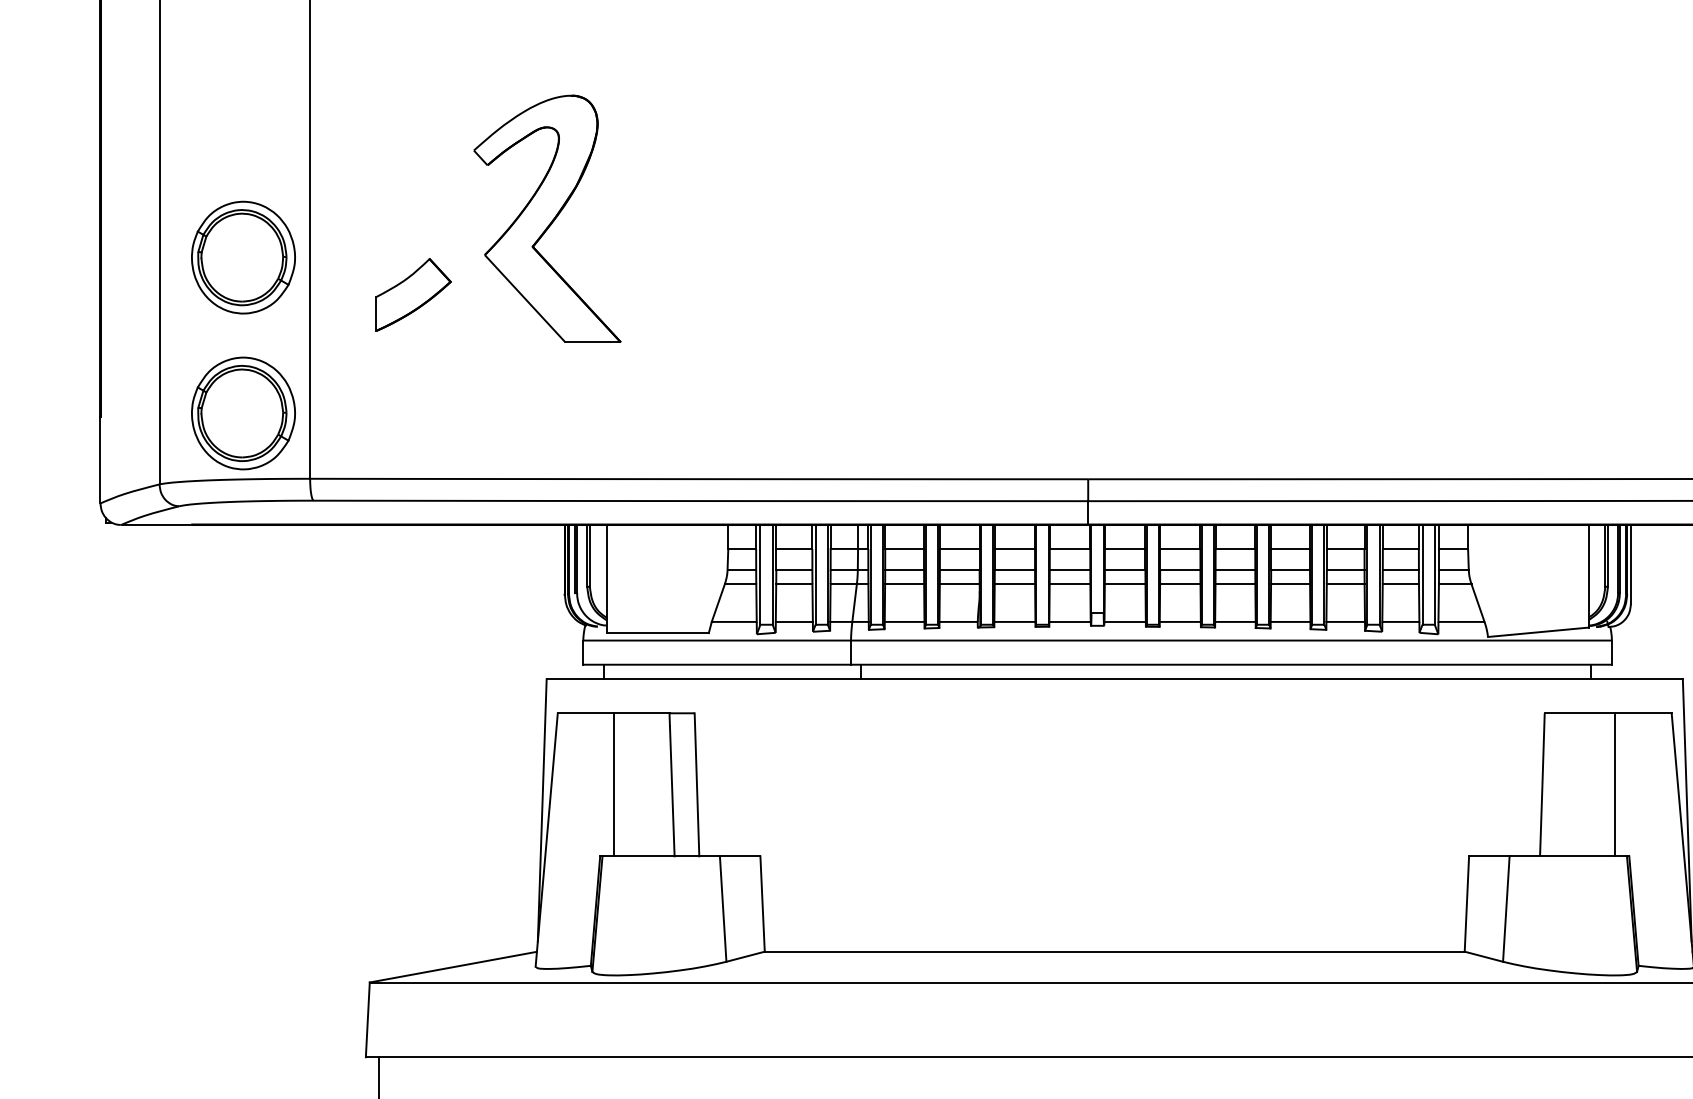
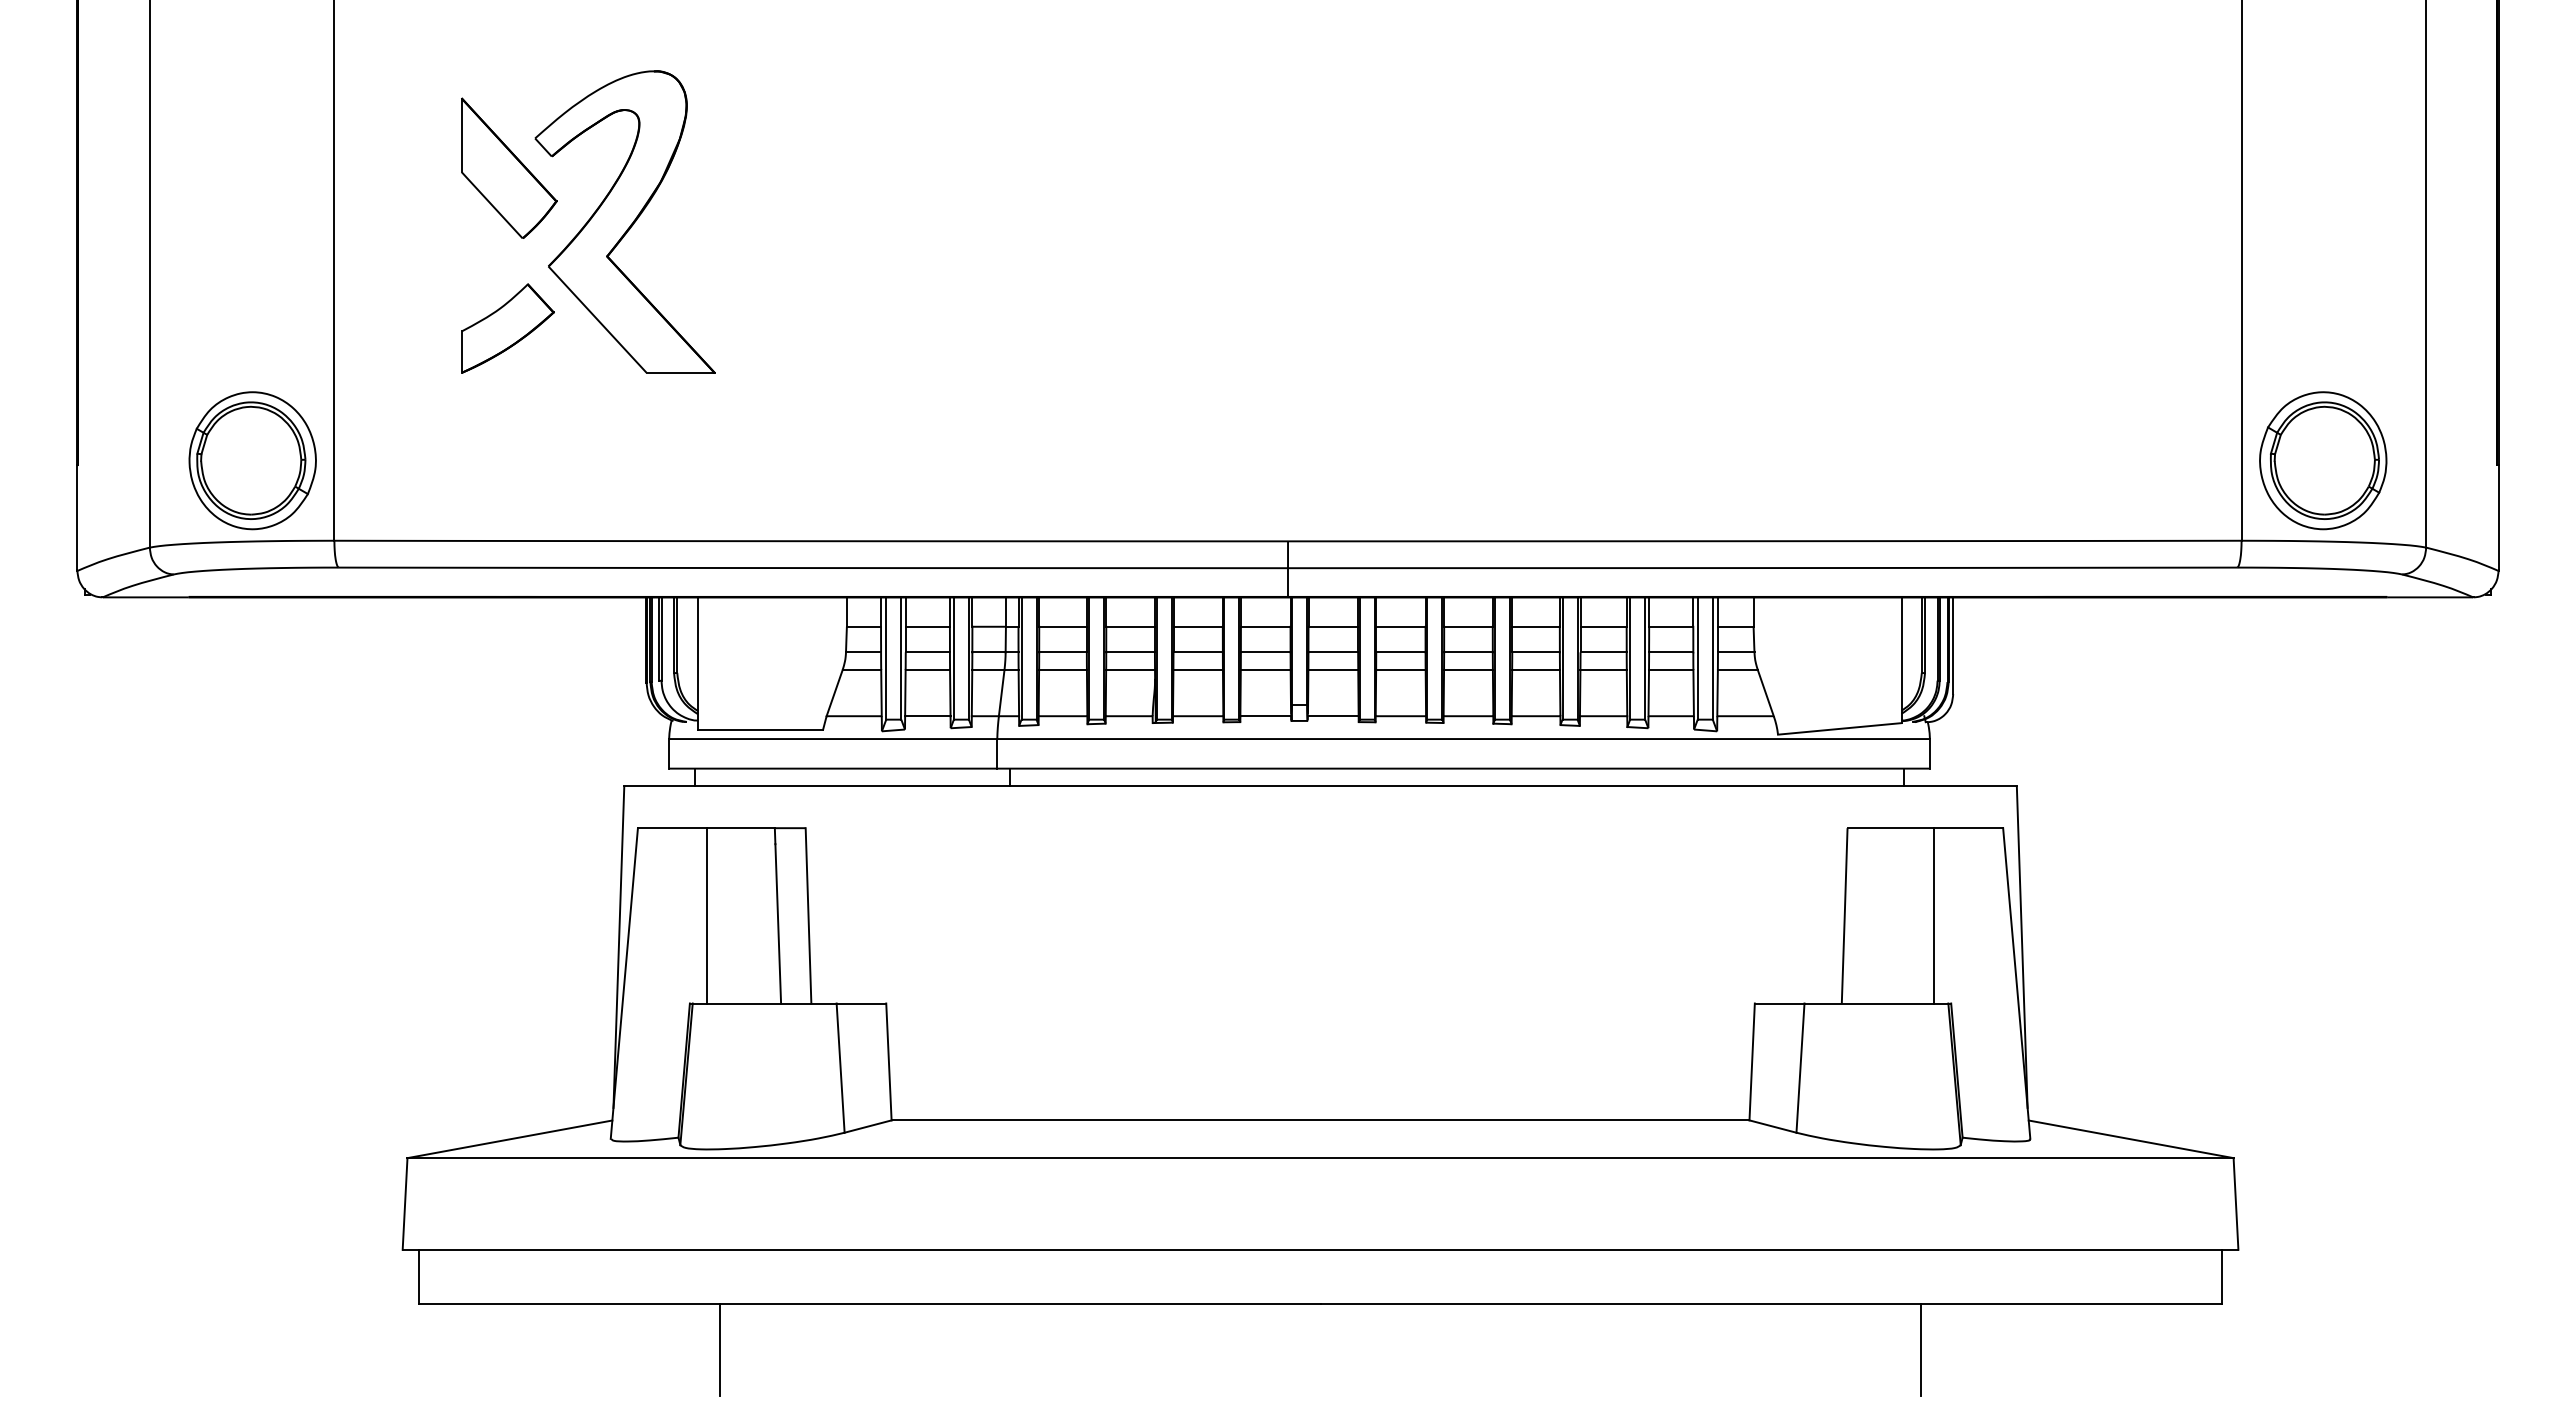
part: (453, 174) -> (509, 167), added
part: (243, 257) -> (252, 269), removed
part: (413, 295) -> (507, 328), moved

